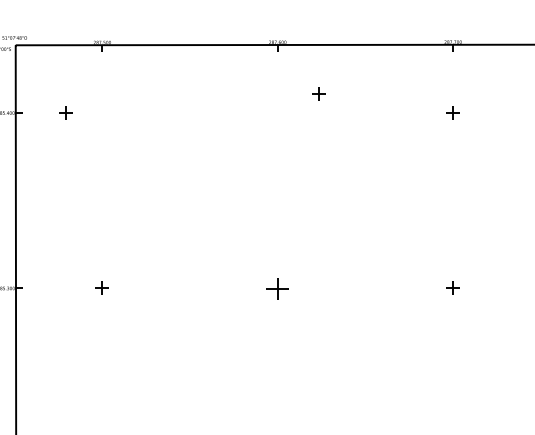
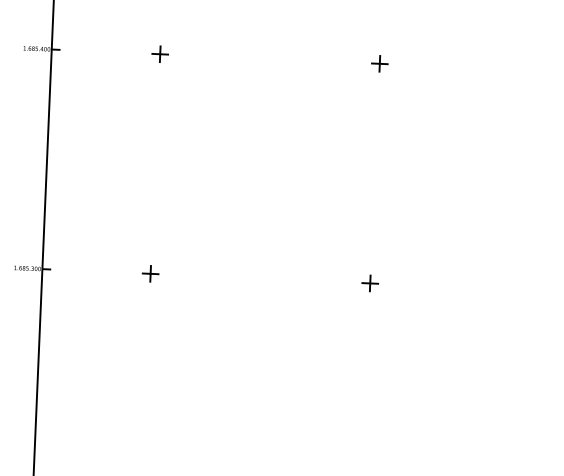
part: (318, 93) -> (379, 63), moved
part: (65, 112) -> (159, 53), moved
part: (277, 287) -> (369, 282), size x0.62

